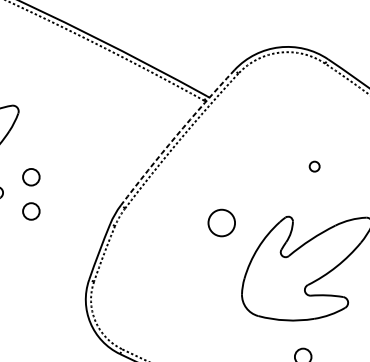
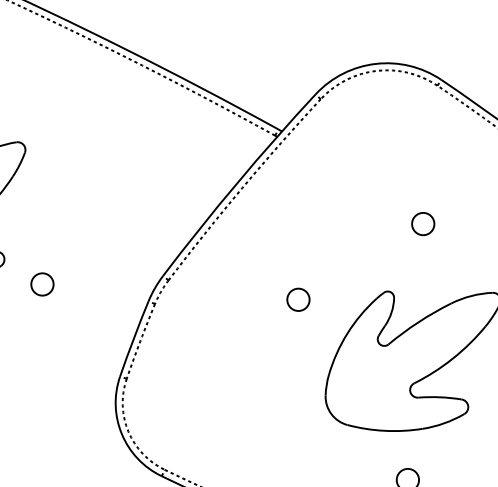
arc: (176, 136) -> (237, 183), dashed -> solid
circle: (314, 166) -> (423, 224), size x1.67
circle: (31, 177) -> (42, 238), removed
circle: (221, 222) -> (298, 299), size x0.62

